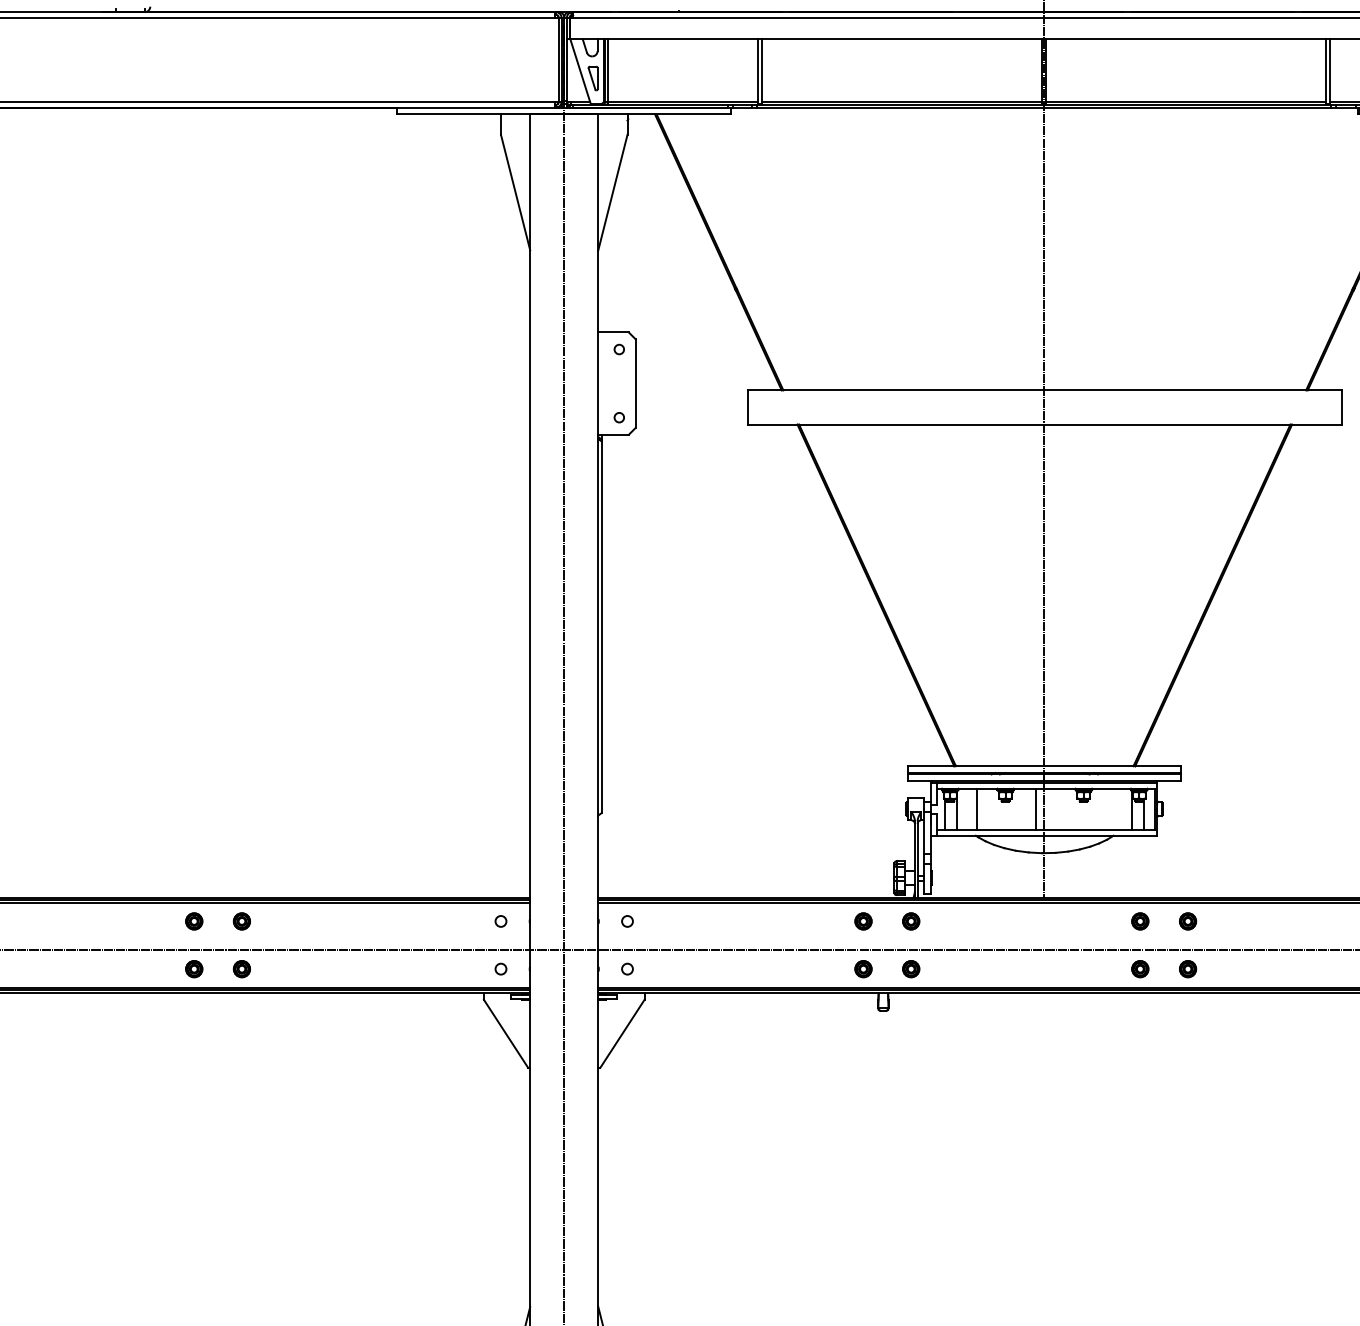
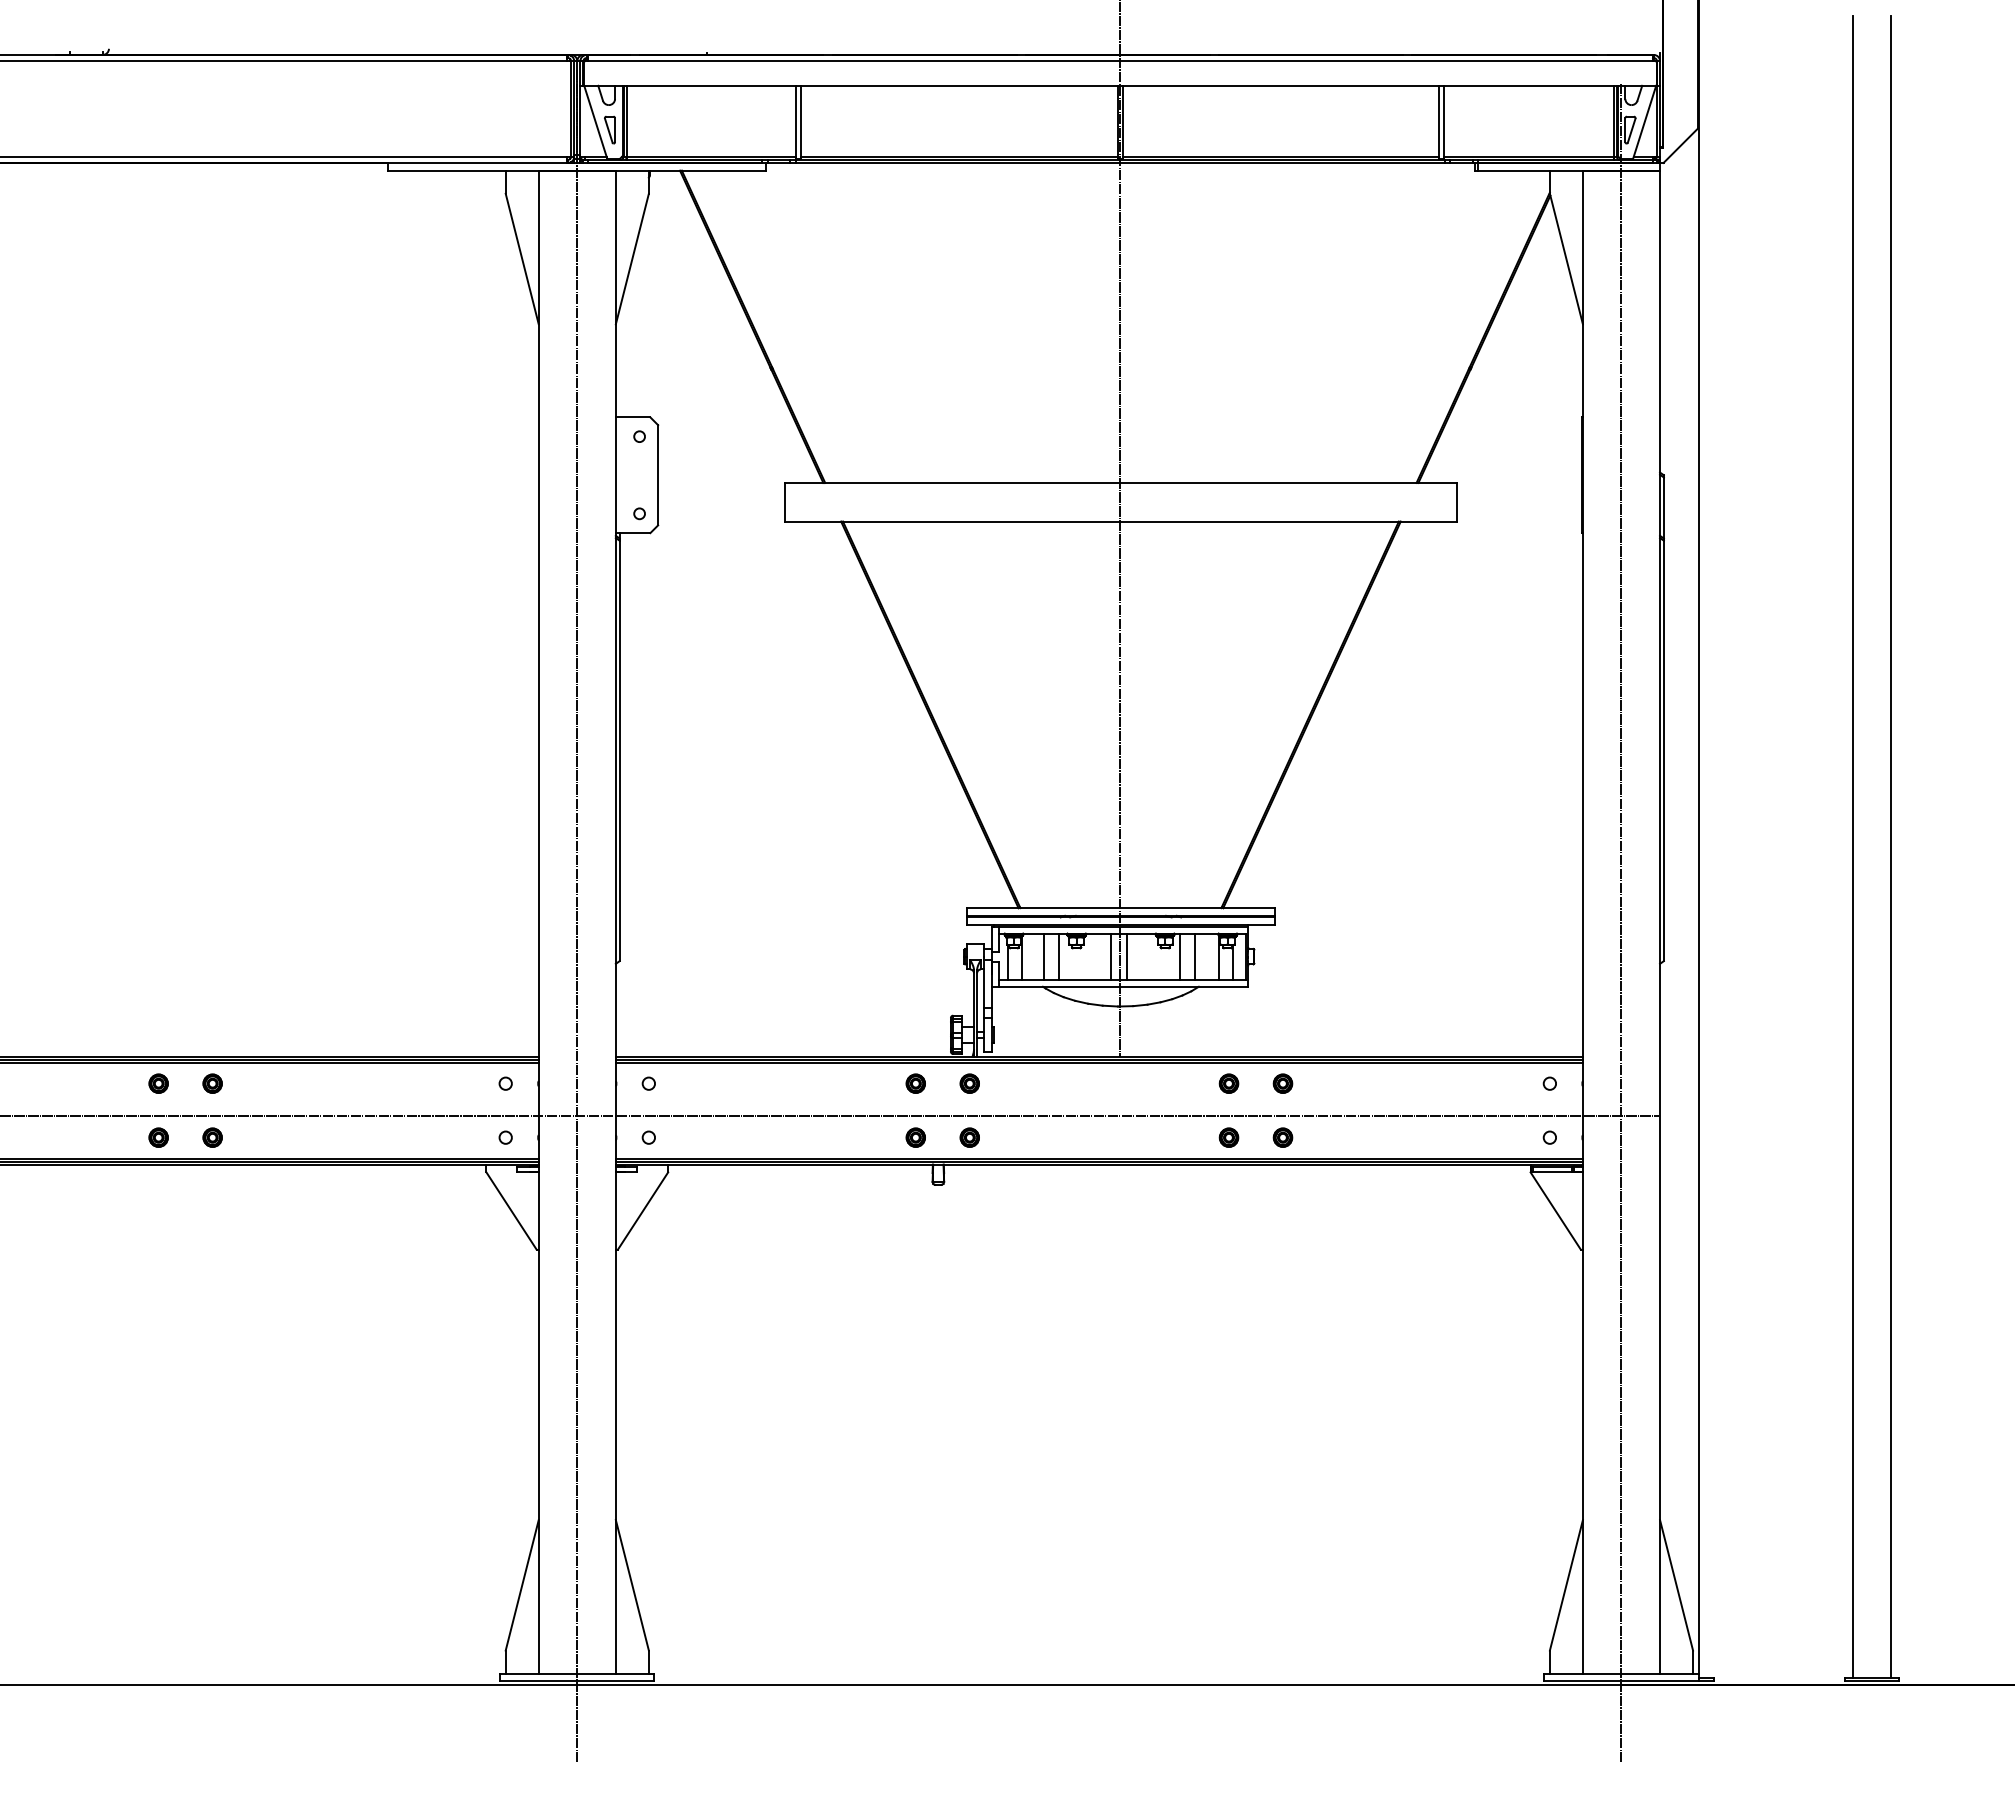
line: (990, 808) -> (1059, 956), added
line: (1049, 808) -> (1126, 956), added
line: (1096, 808) -> (1179, 956), added
line: (1109, 808) -> (1194, 956), added

